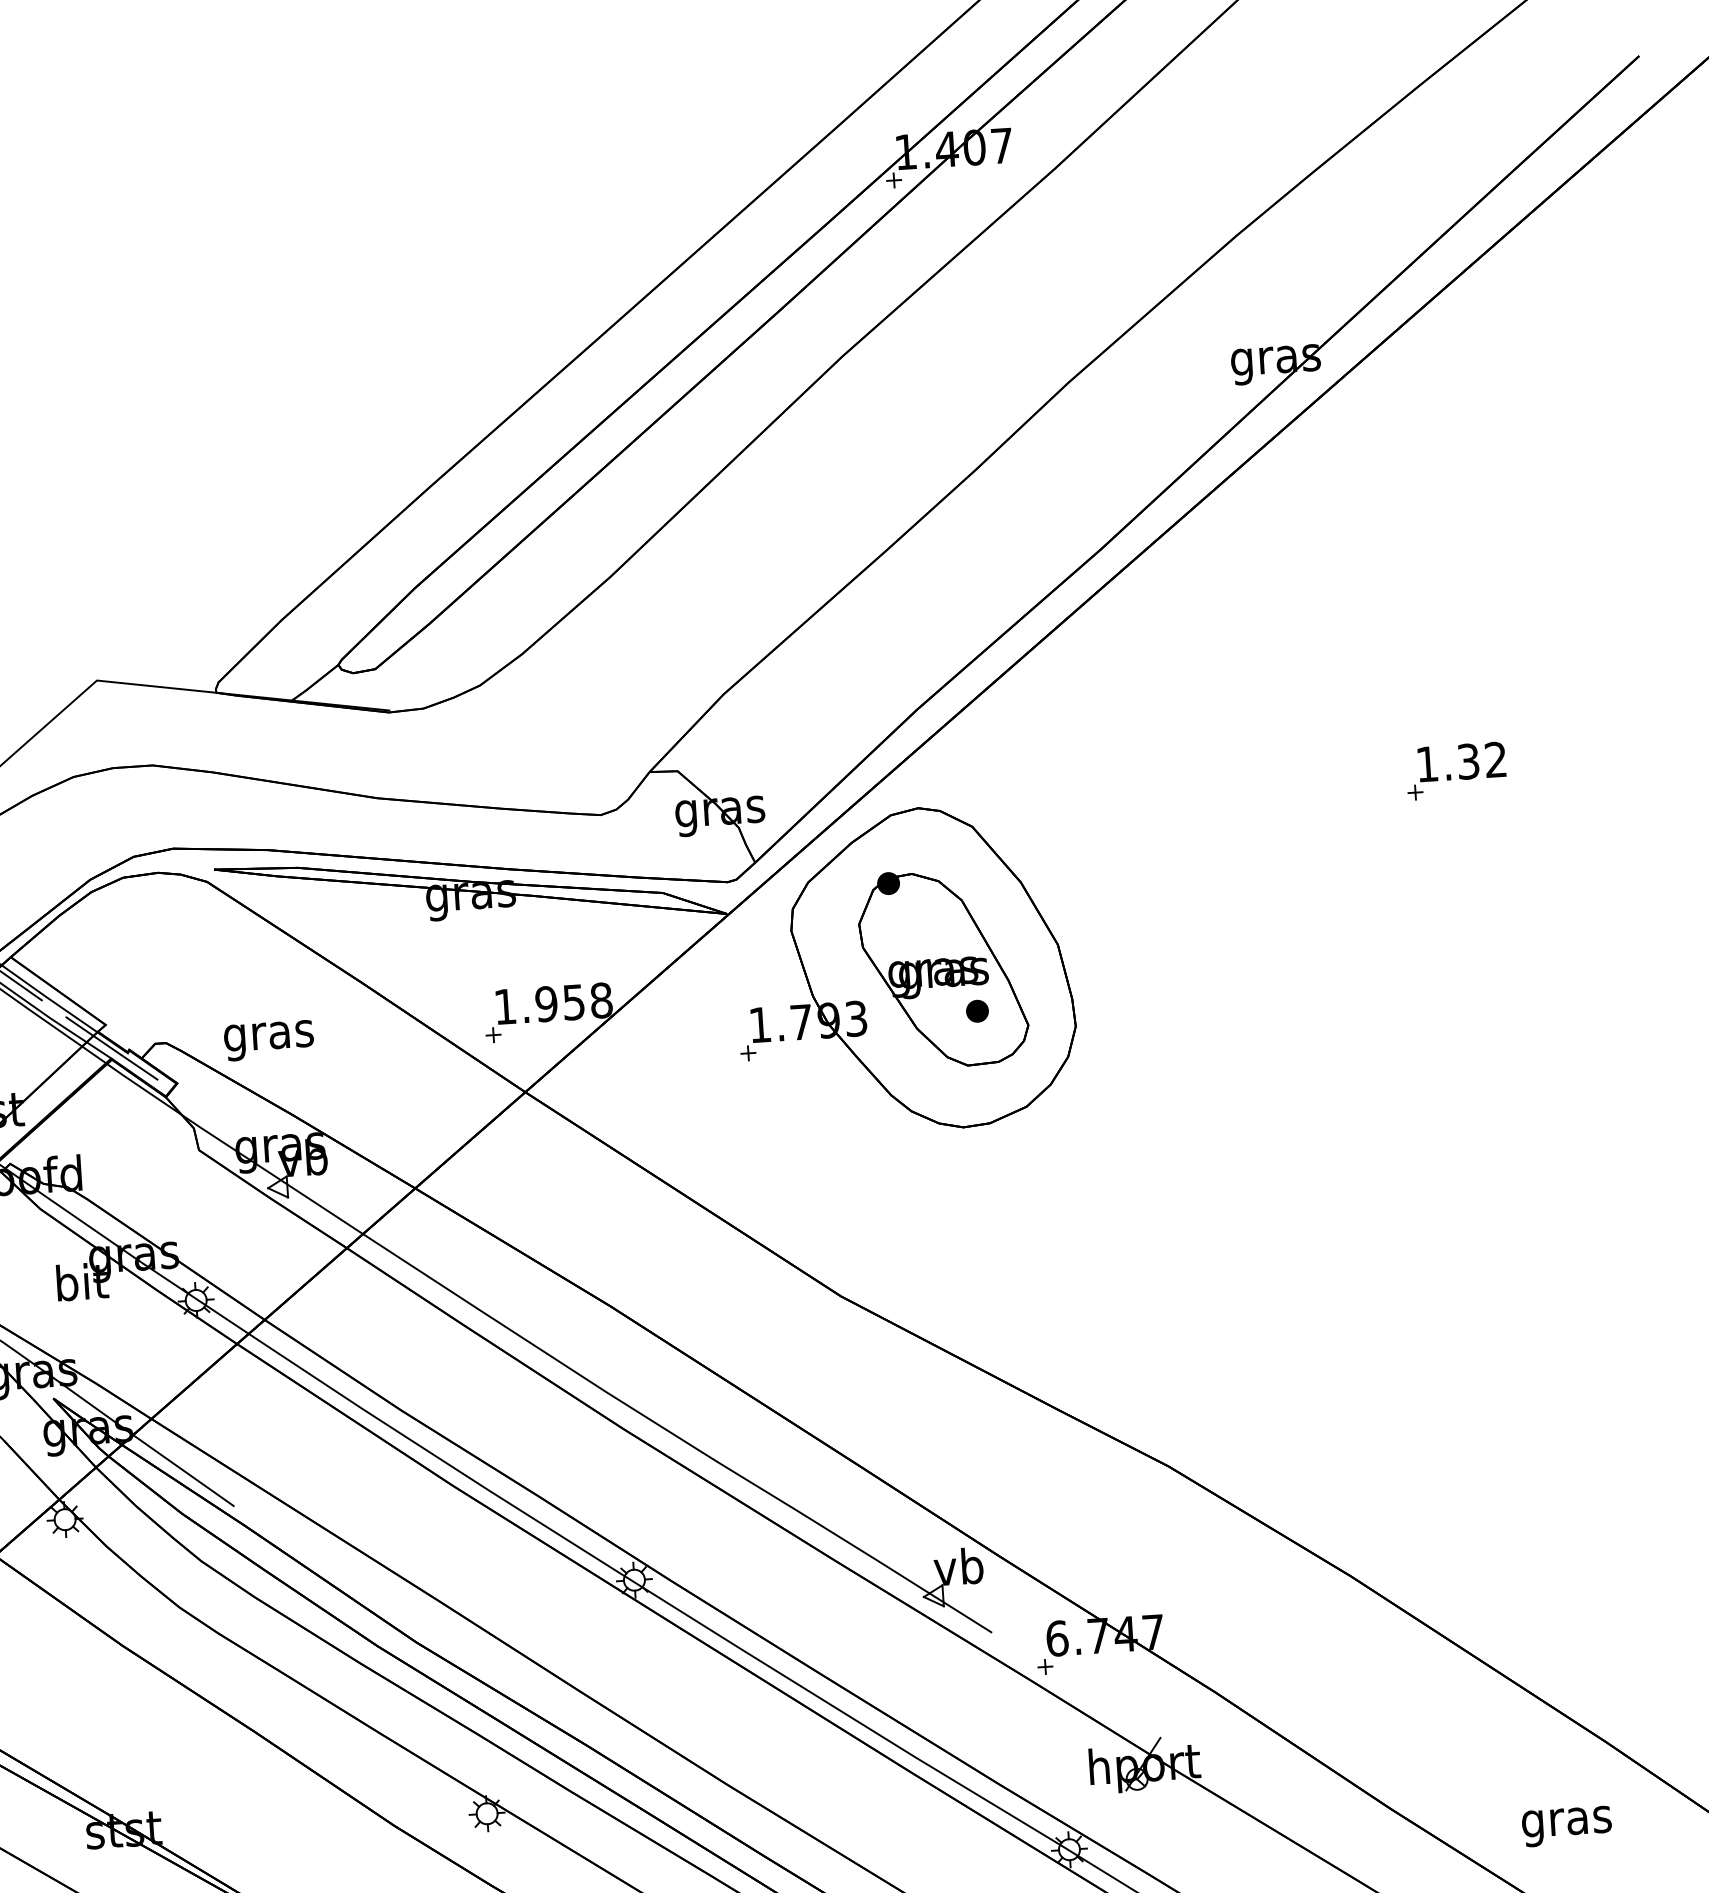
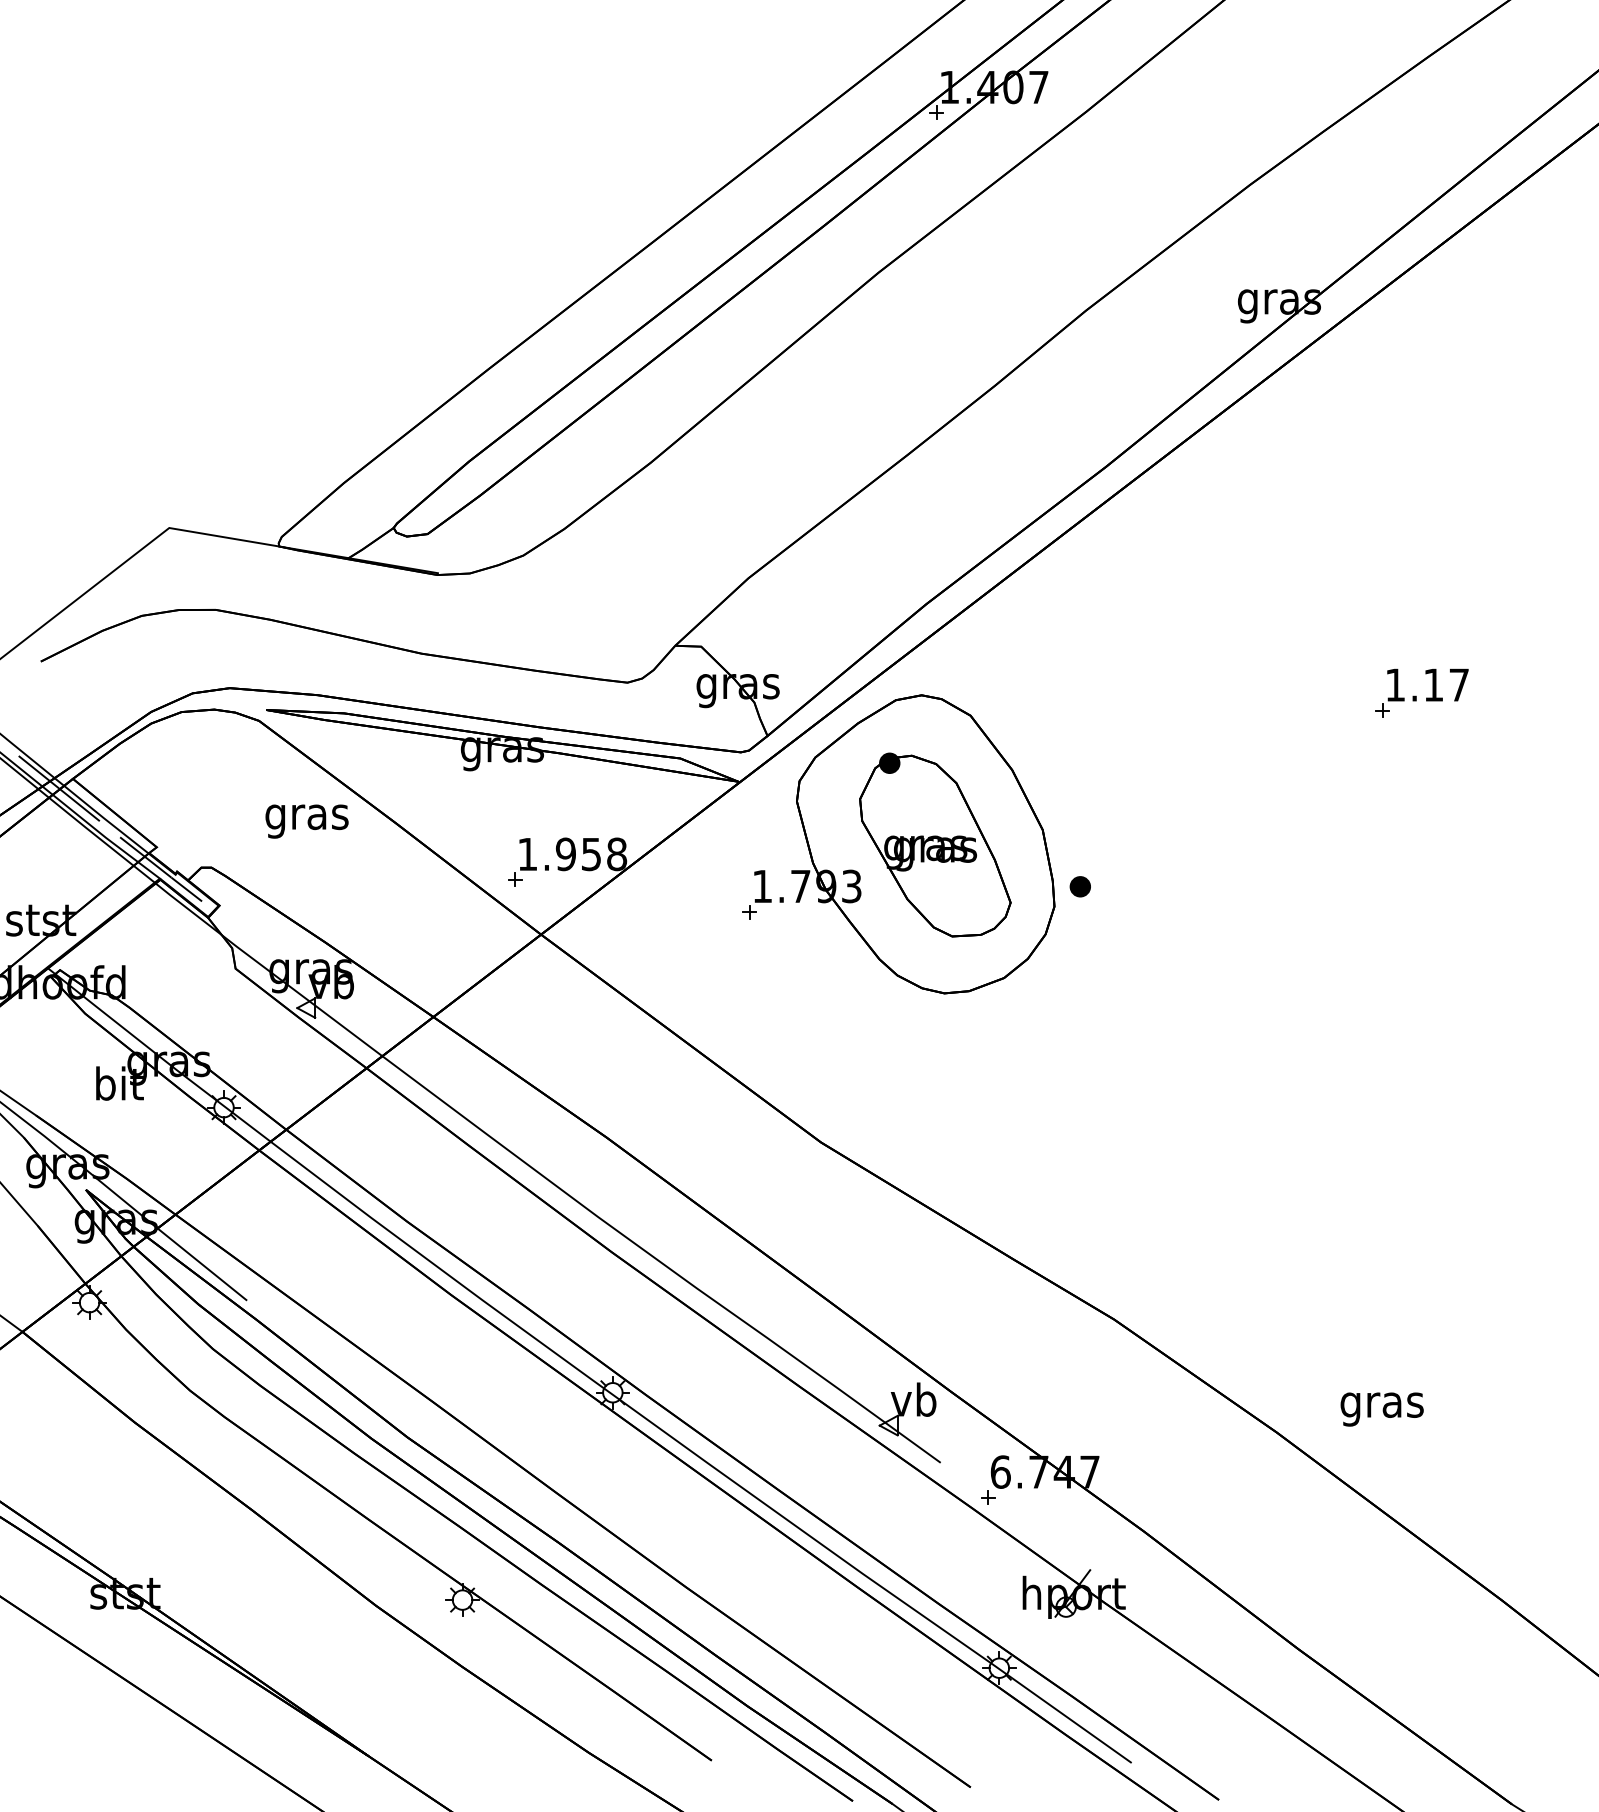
text: (1482, 760) -> (1446, 684), 1.32 -> 1.17
part: (976, 1011) -> (1079, 886), moved
text: (268, 1040) -> (306, 821), moved
text: (1566, 1826) -> (1381, 1409), moved

